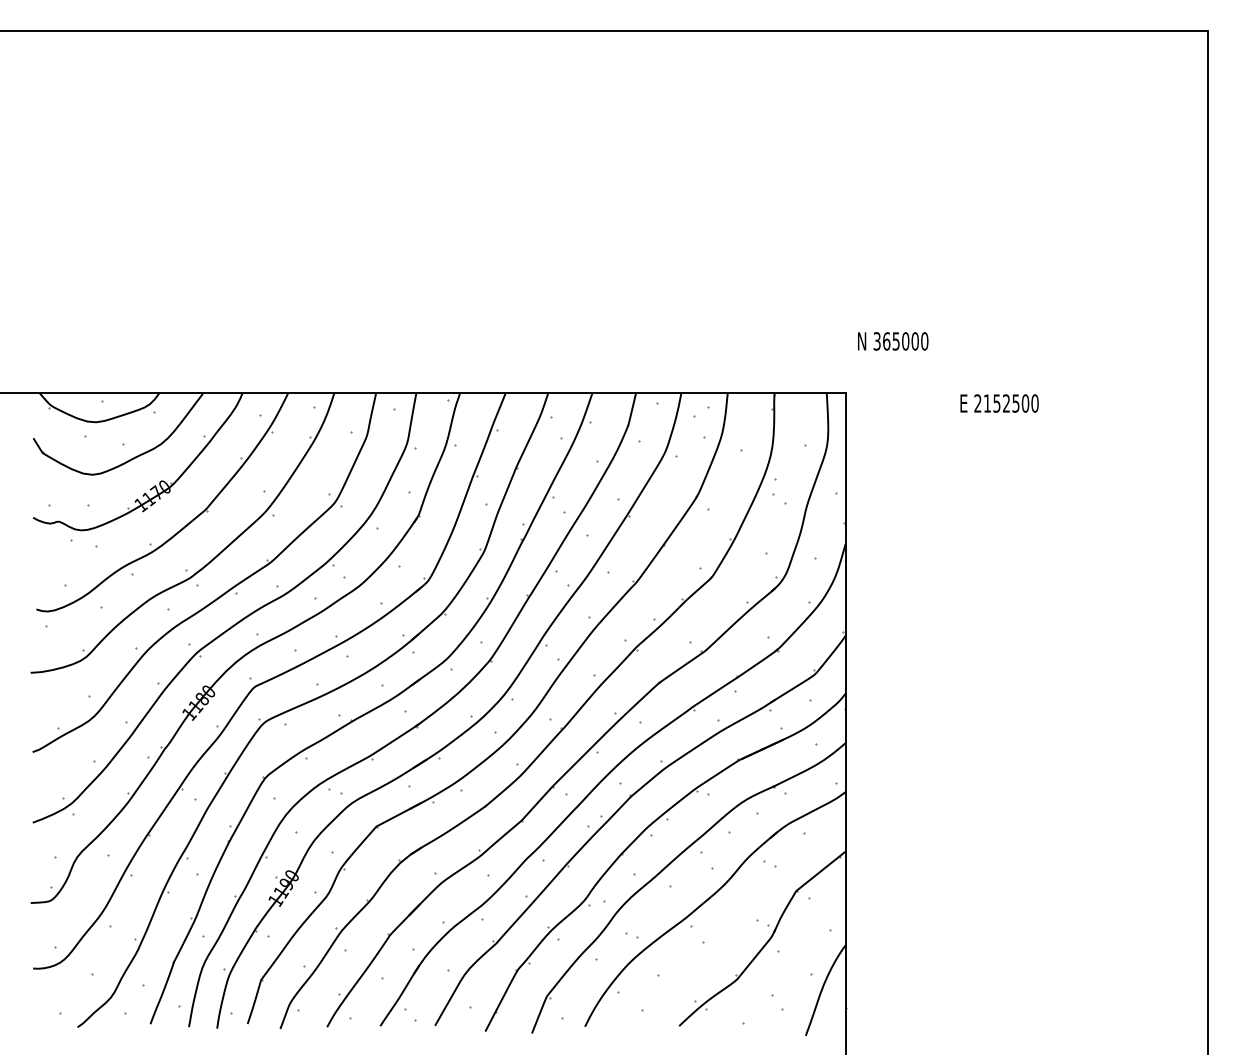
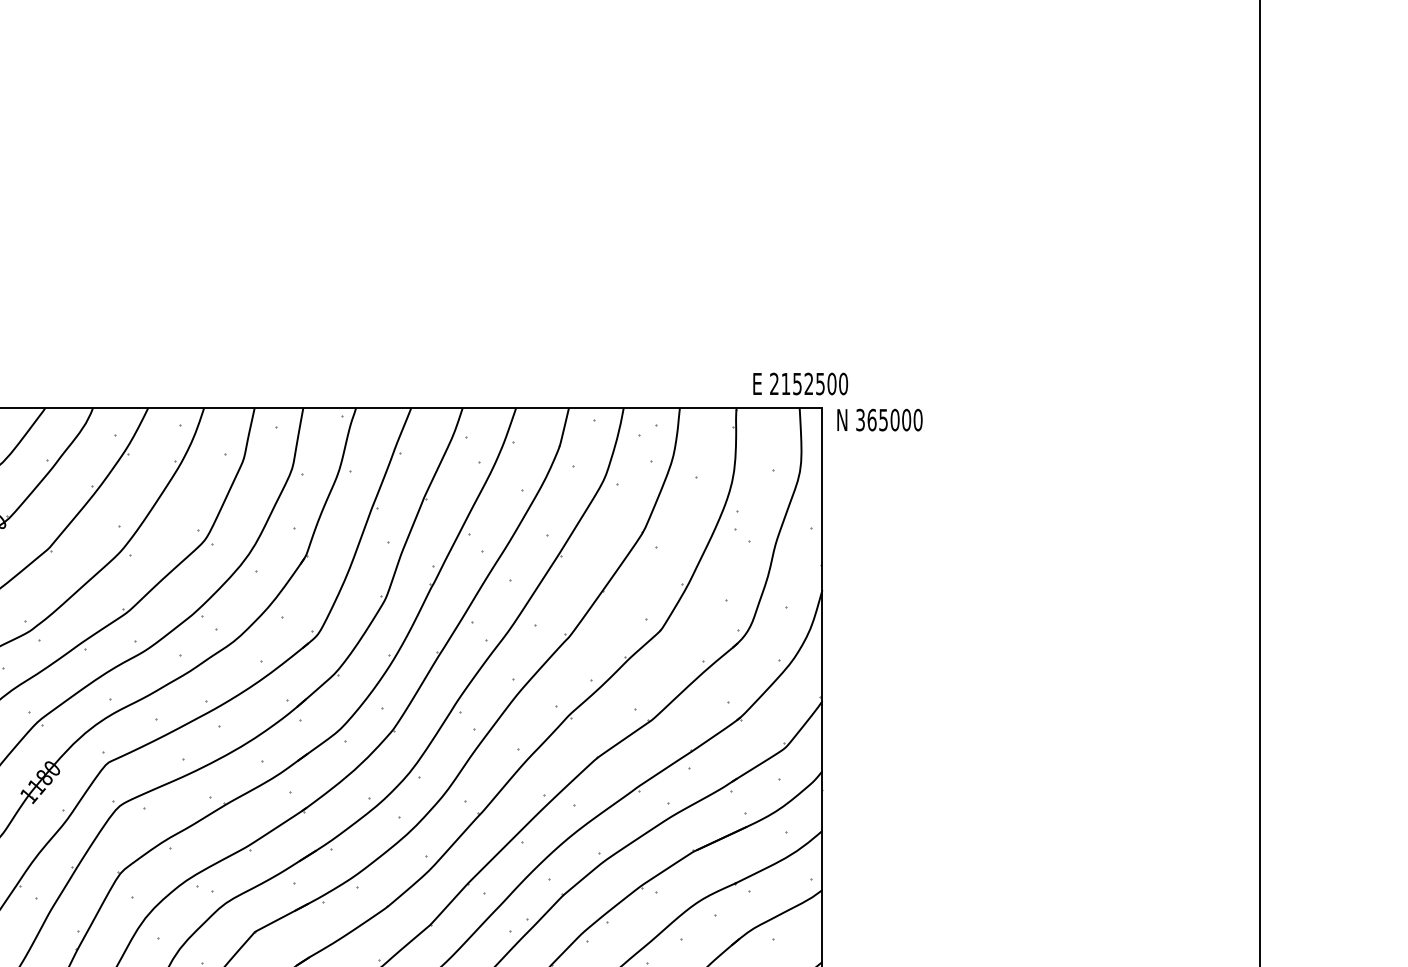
text: (893, 341) -> (880, 420), moved
text: (999, 403) -> (800, 383), moved

